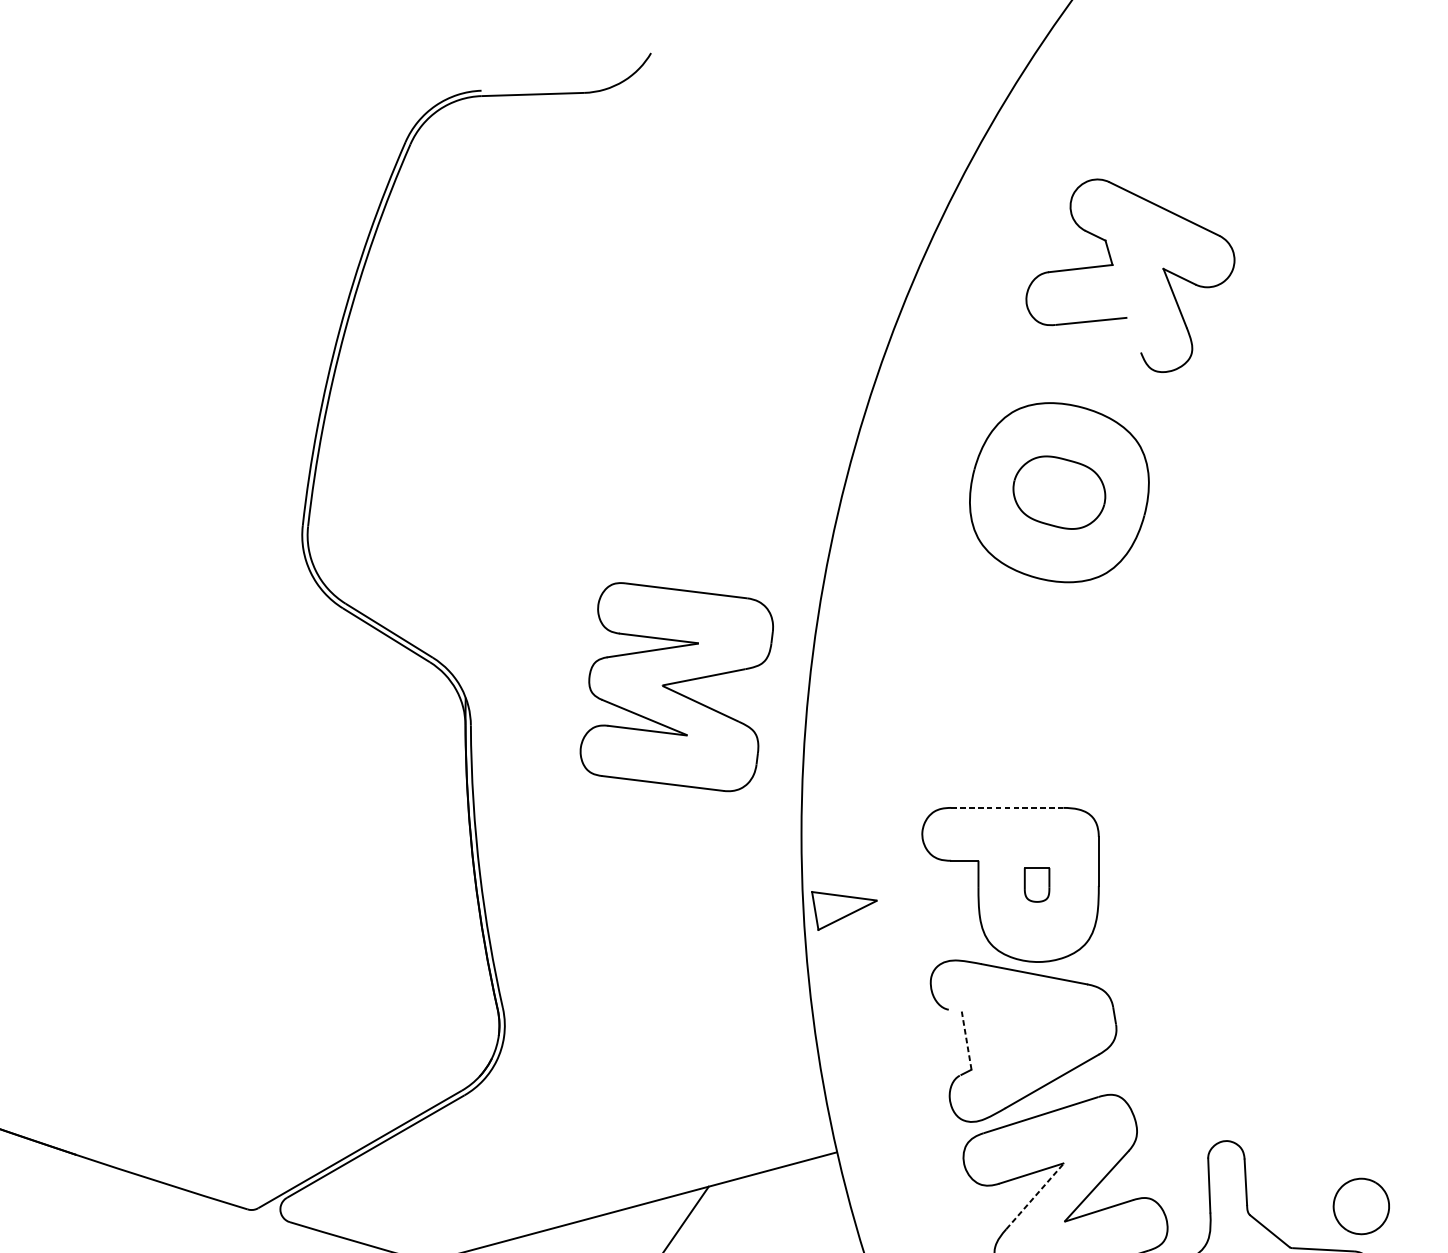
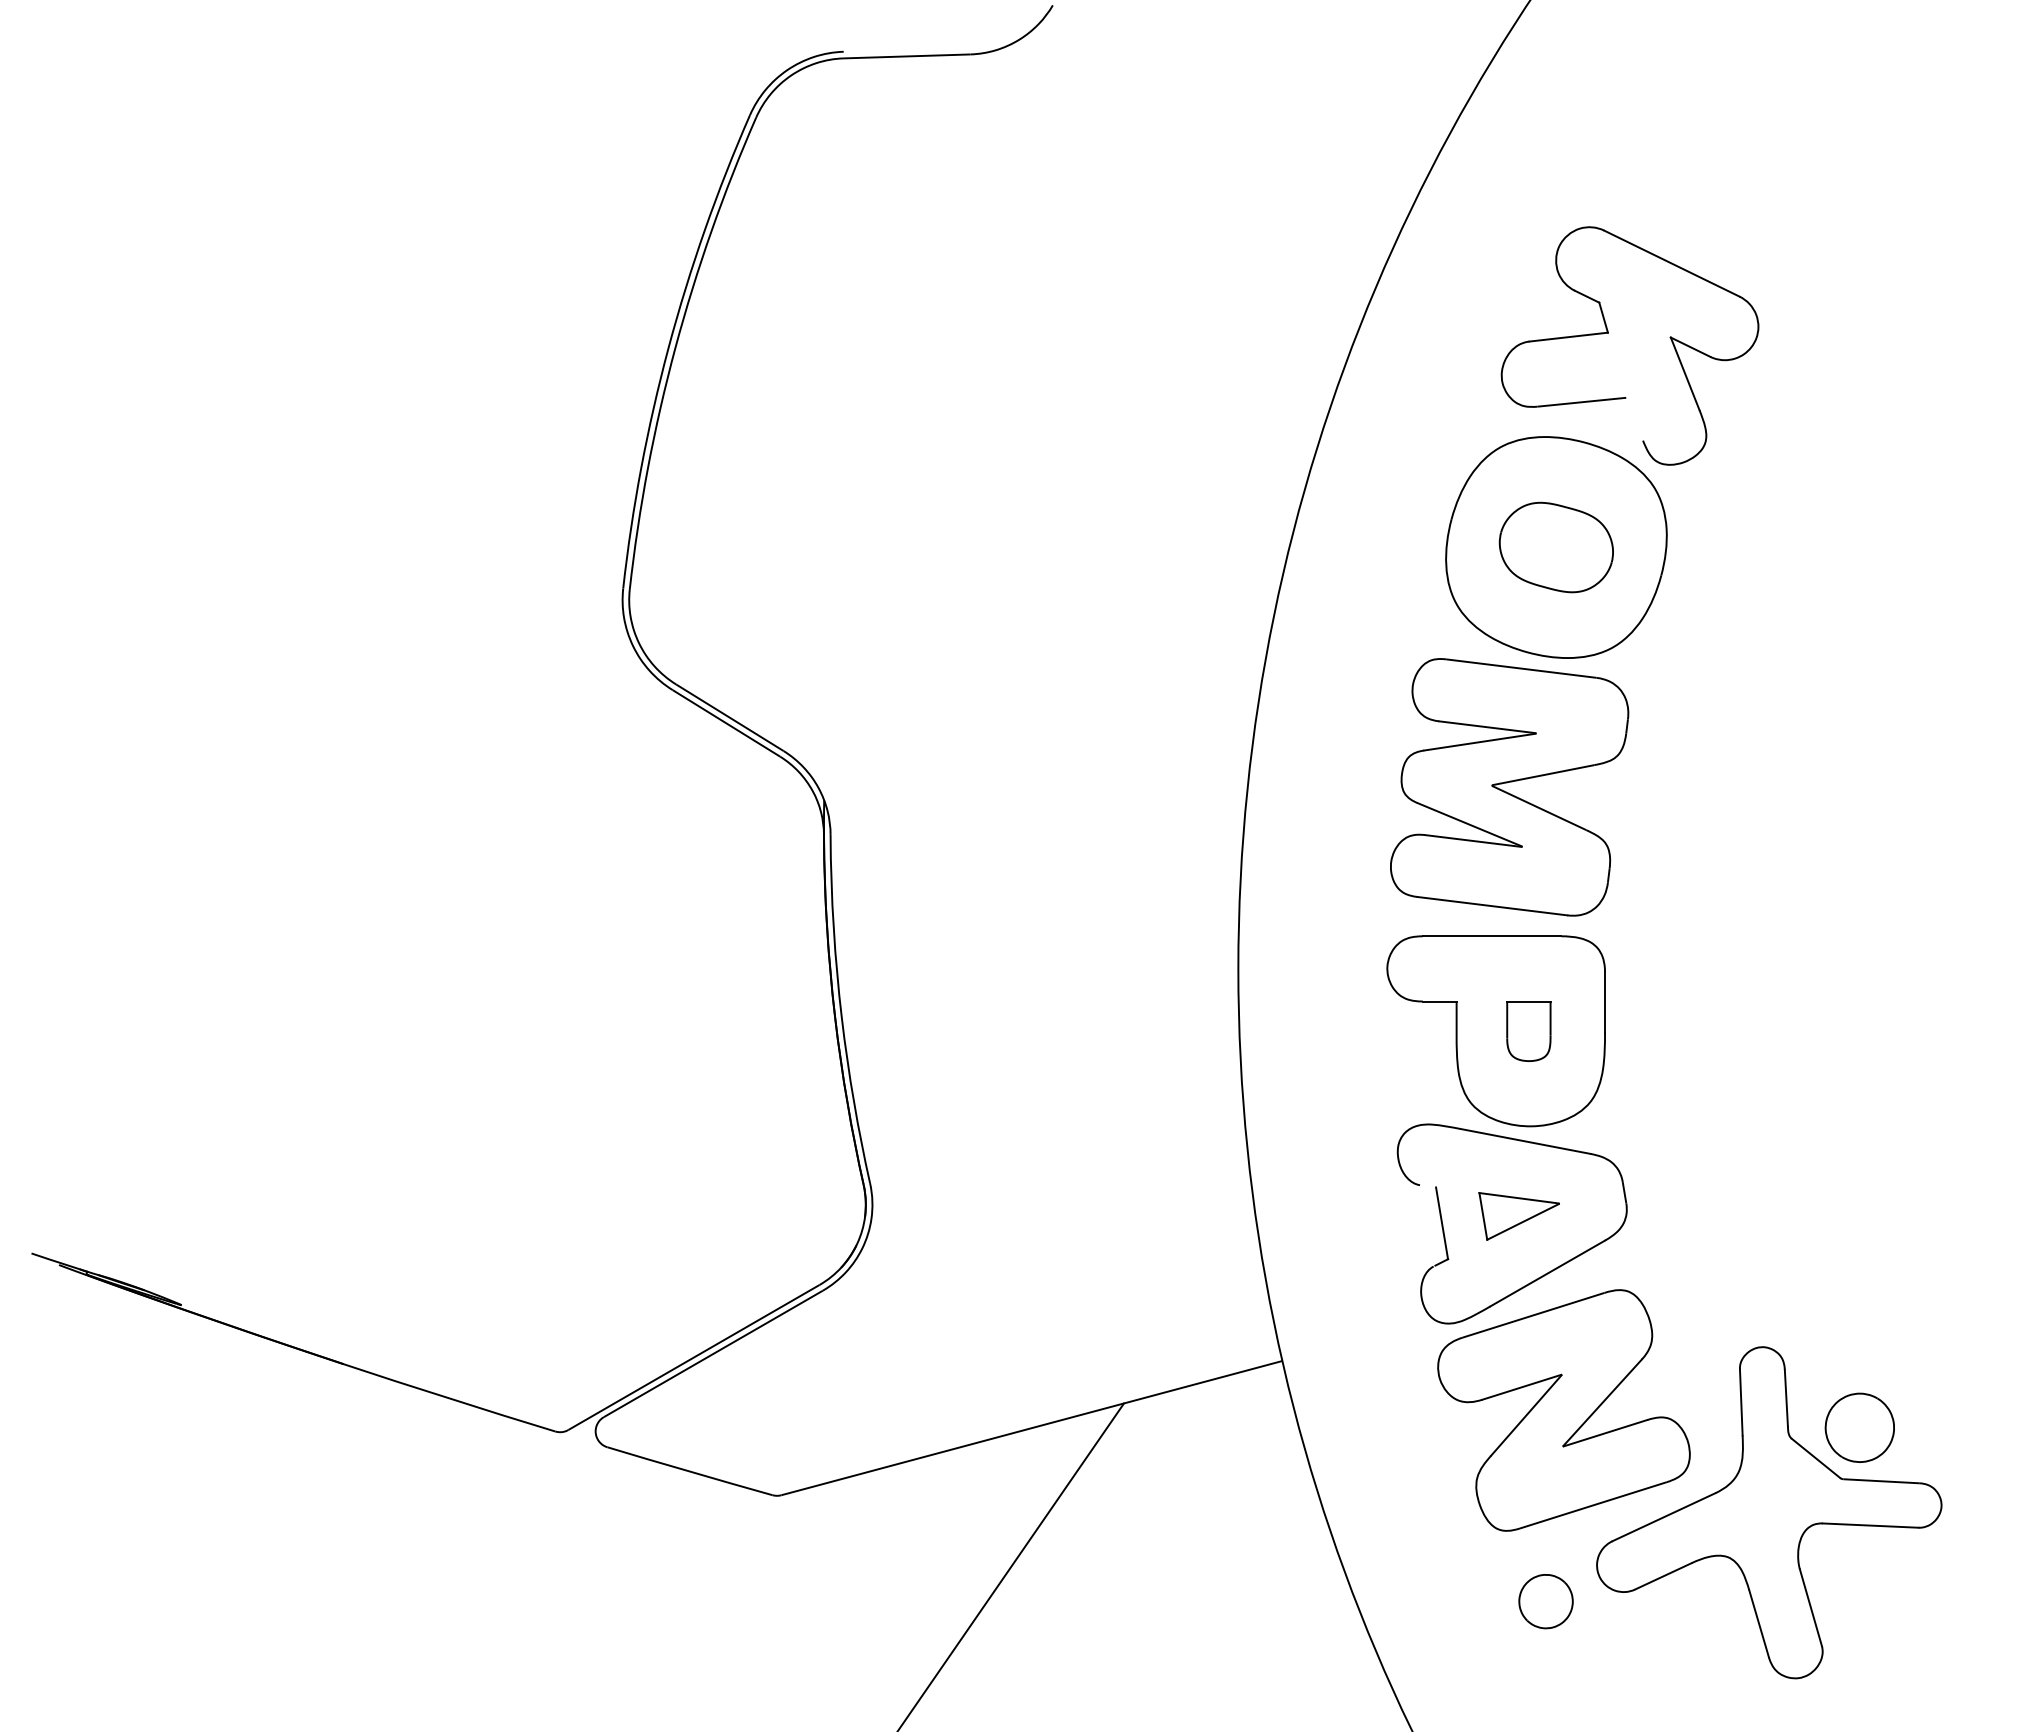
part: (1112, 265) -> (1608, 333), moved
part: (676, 687) -> (1509, 787), moved
line: (1007, 808) -> (1492, 936), dashed -> solid
part: (1036, 885) -> (1528, 1031), size x1.43
part: (843, 911) -> (1518, 1216), moved
line: (966, 1039) -> (1441, 1222), dashed -> solid
line: (1035, 1196) -> (1526, 1415), dashed -> solid
part: (1361, 1206) -> (1859, 1427), moved

